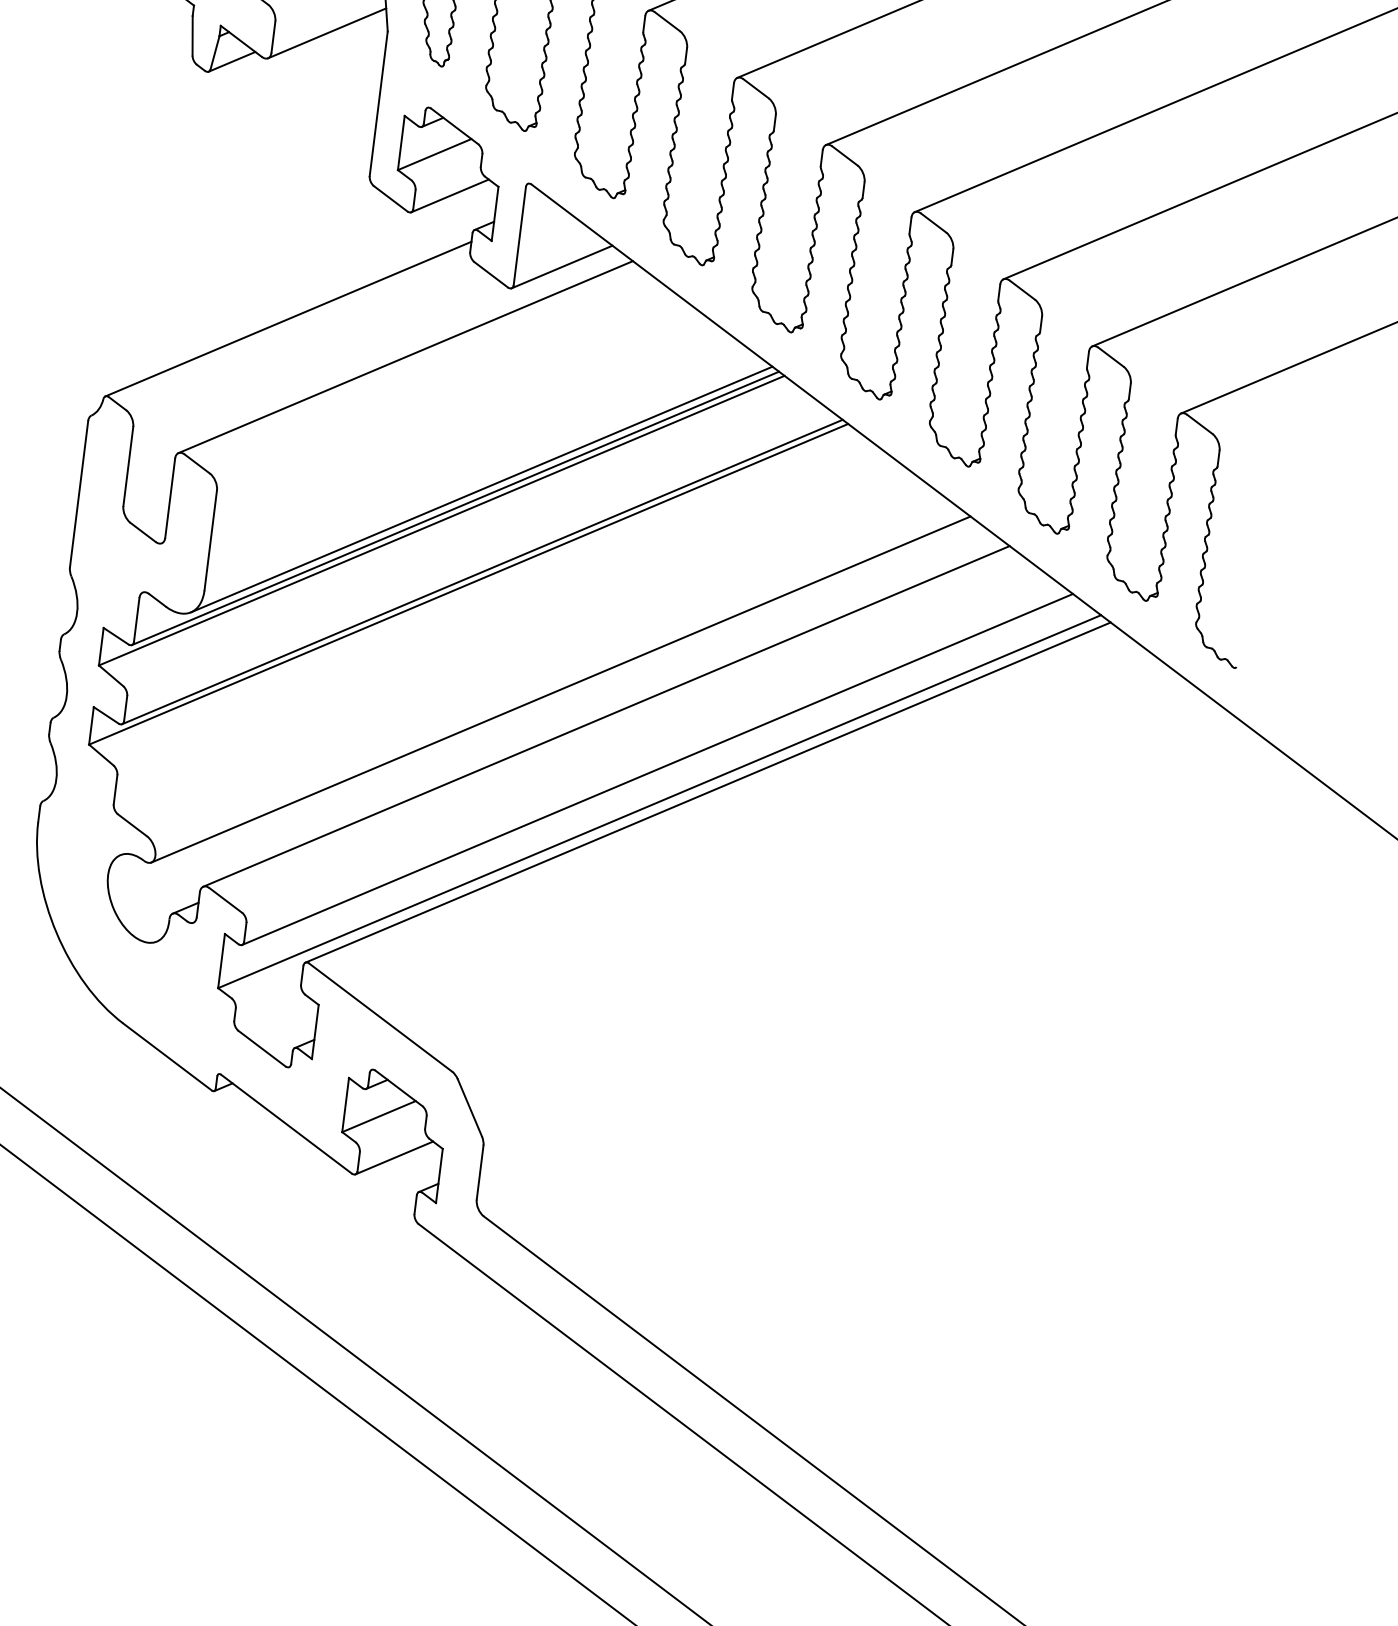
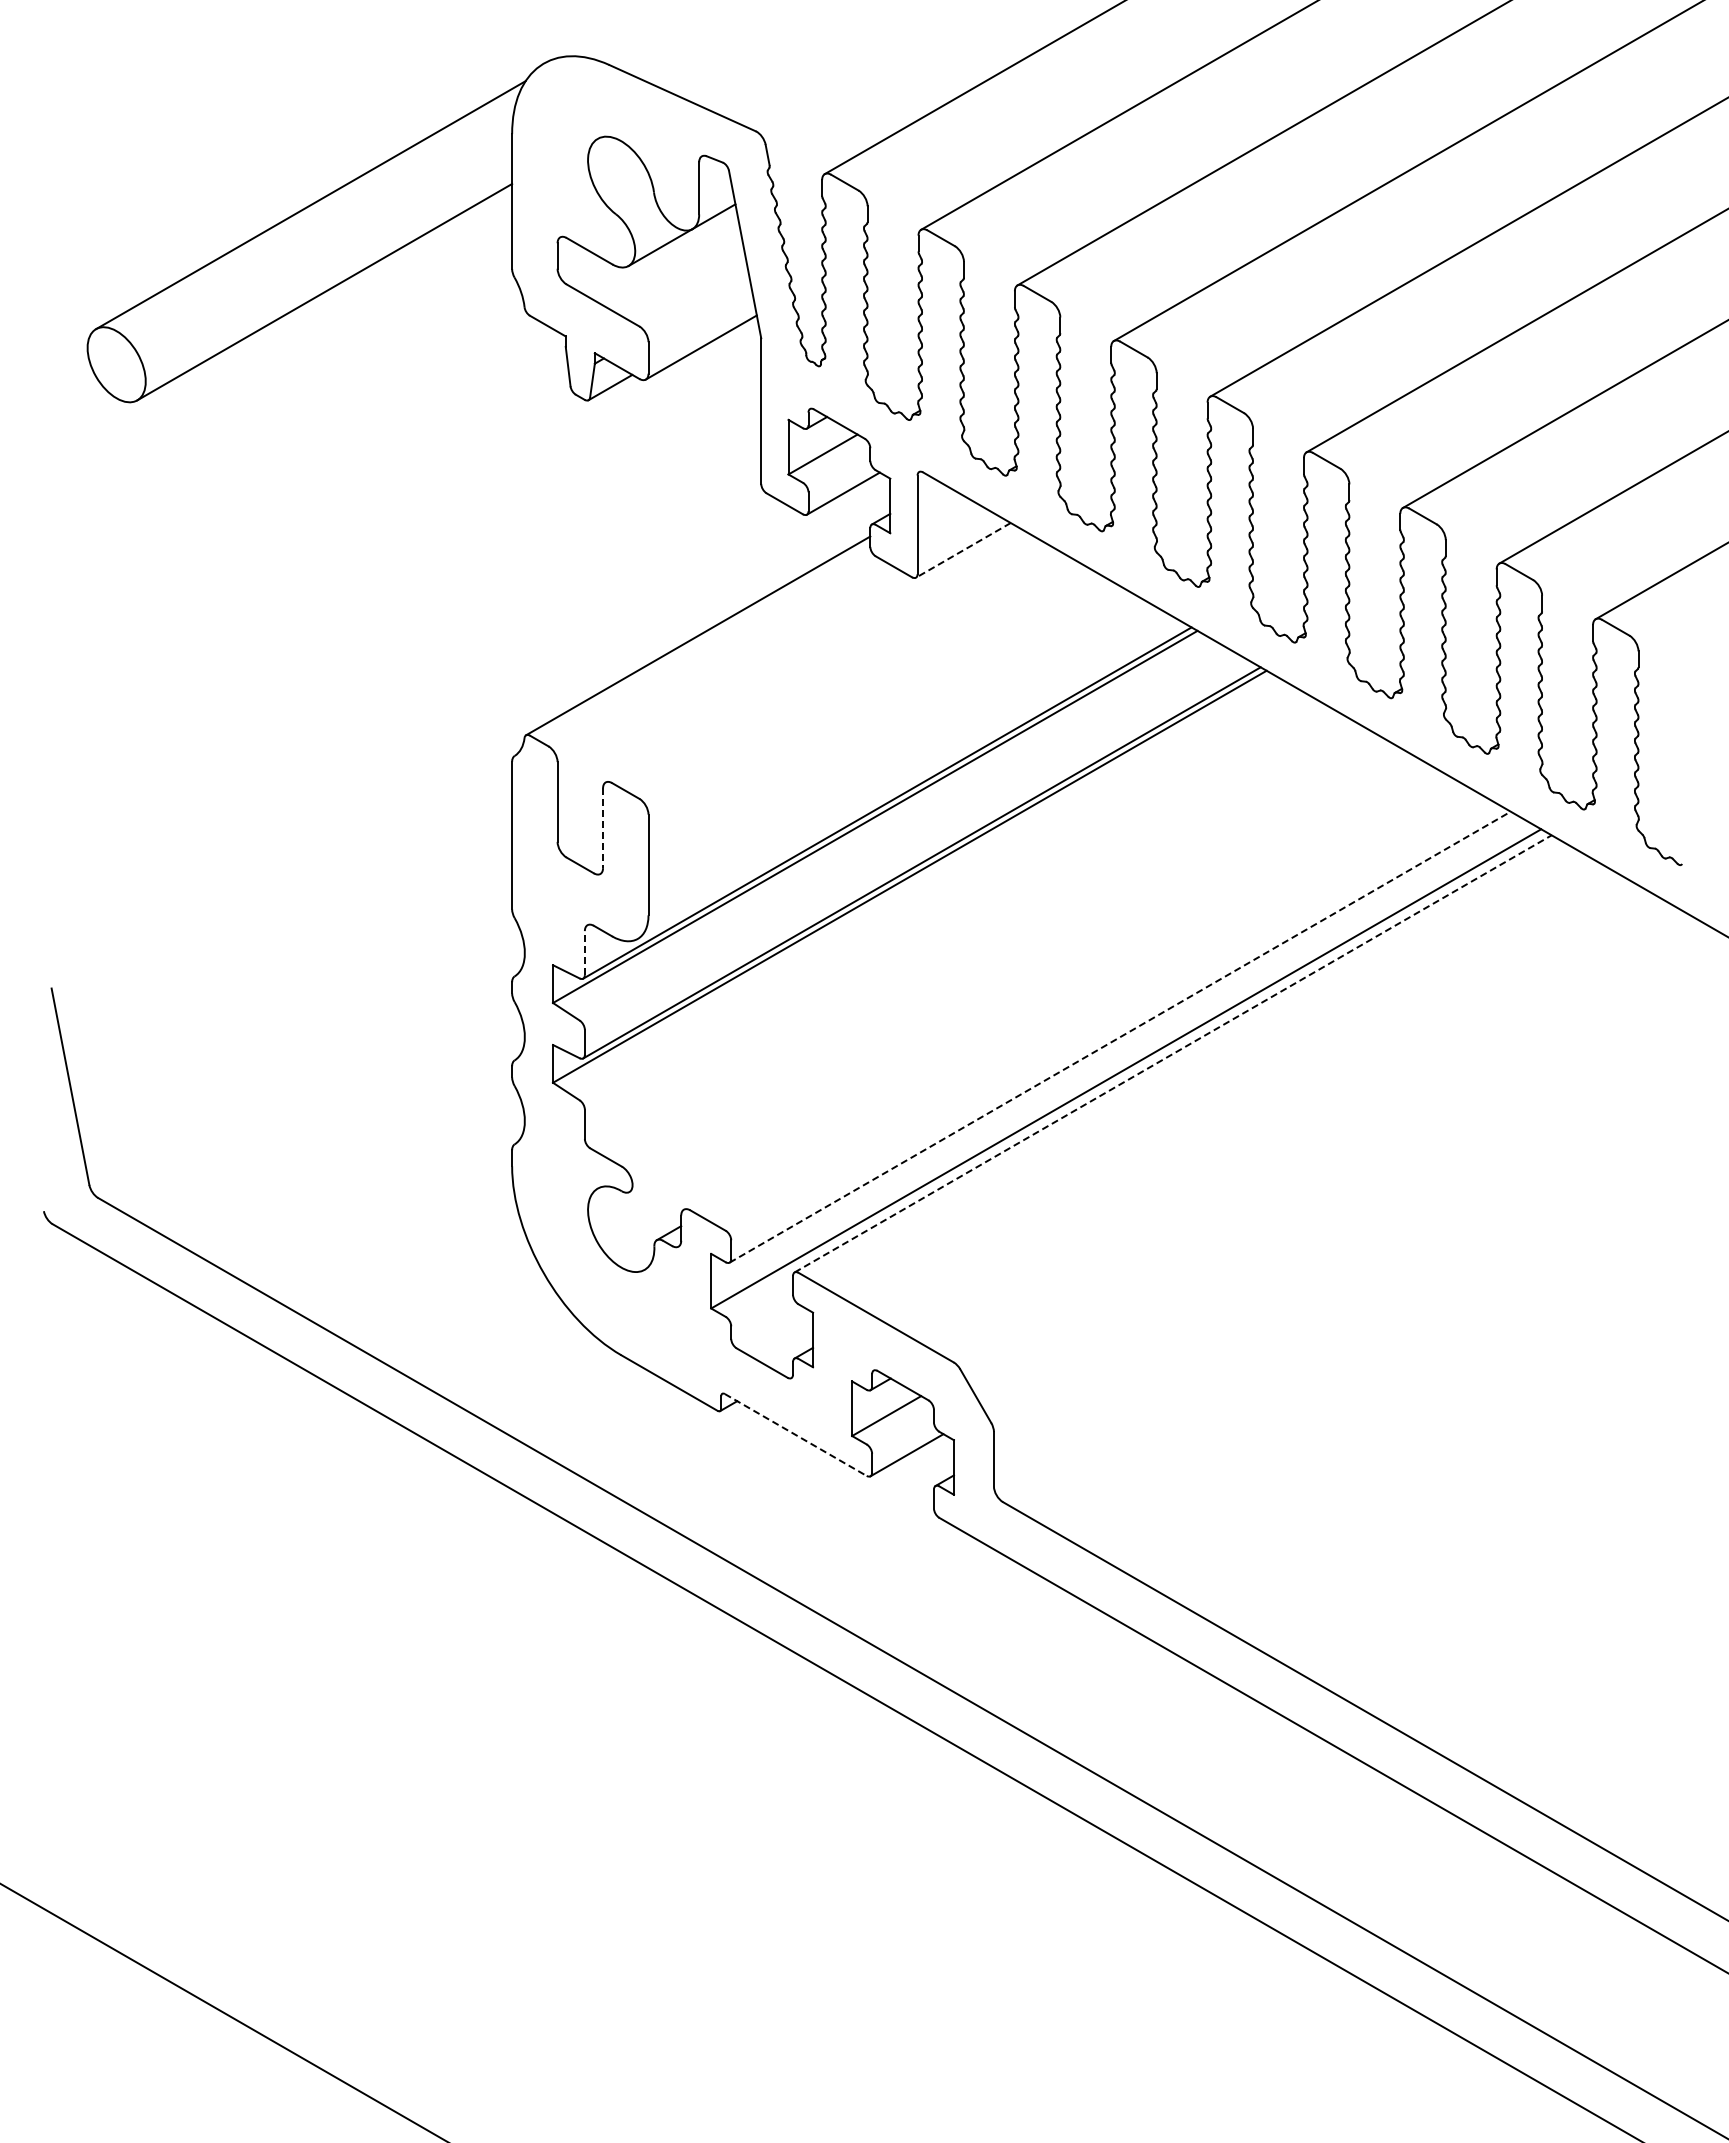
line: (562, 267) -> (963, 550), solid -> dashed
line: (404, 356) -> (818, 658), removed
line: (481, 488) -> (910, 780), removed
line: (170, 498) -> (603, 828), solid -> dashed
line: (136, 619) -> (584, 952), solid -> dashed
line: (561, 689) -> (1014, 969), removed
line: (606, 716) -> (1062, 990), removed
line: (657, 769) -> (1120, 1037), solid -> dashed
line: (708, 792) -> (1173, 1053), solid -> dashed
line: (286, 1123) -> (795, 1434), solid -> dashed

